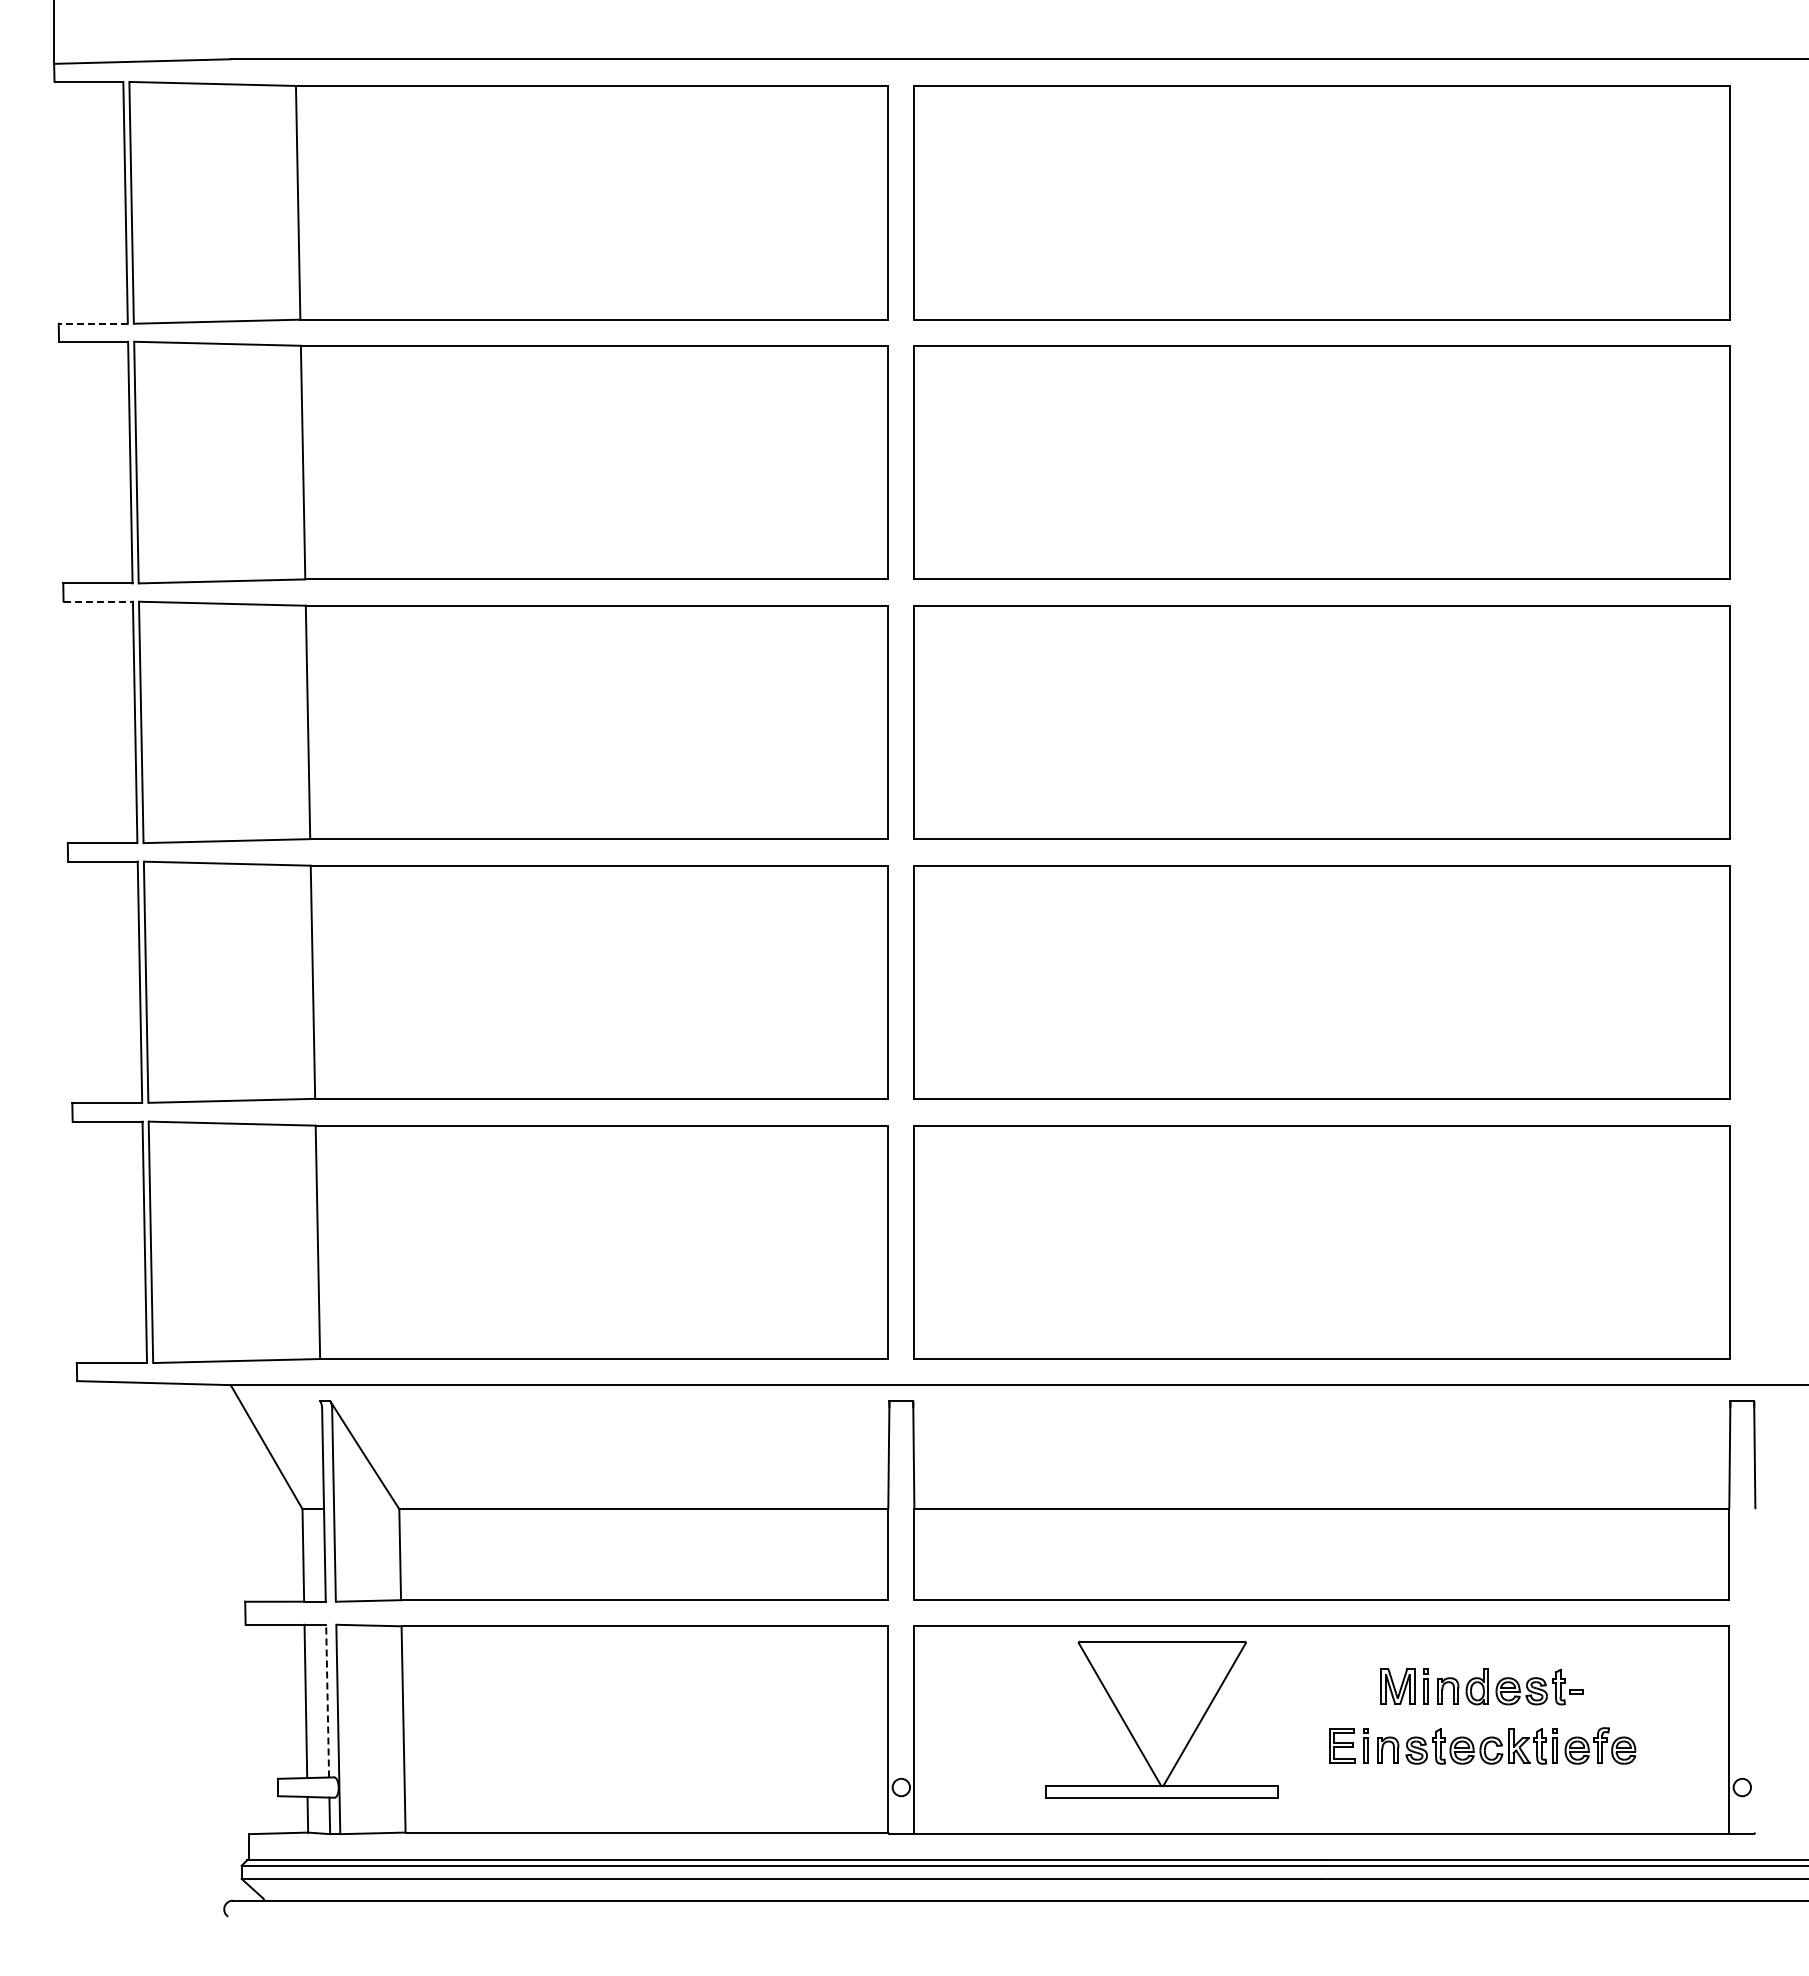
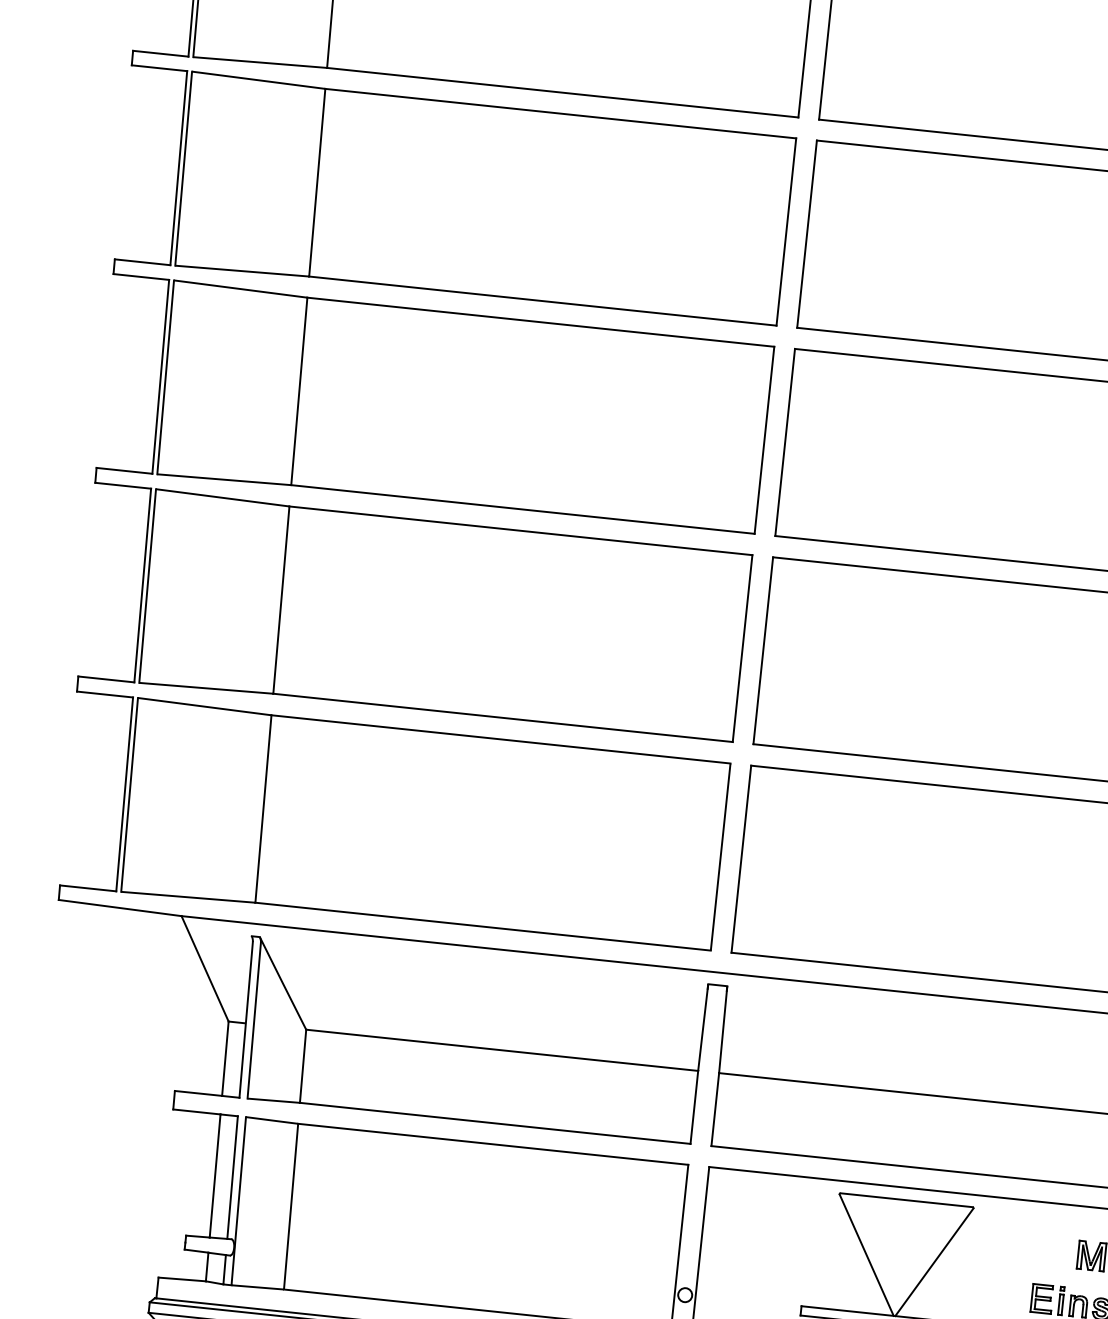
line: (93, 323) -> (160, 53), dashed -> solid
line: (98, 601) -> (141, 276), dashed -> solid
line: (327, 1700) -> (232, 1177), dashed -> solid

